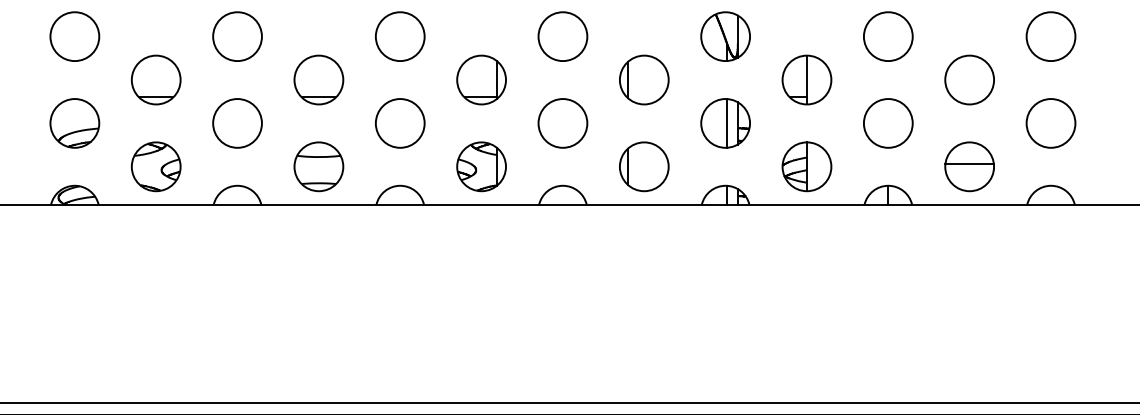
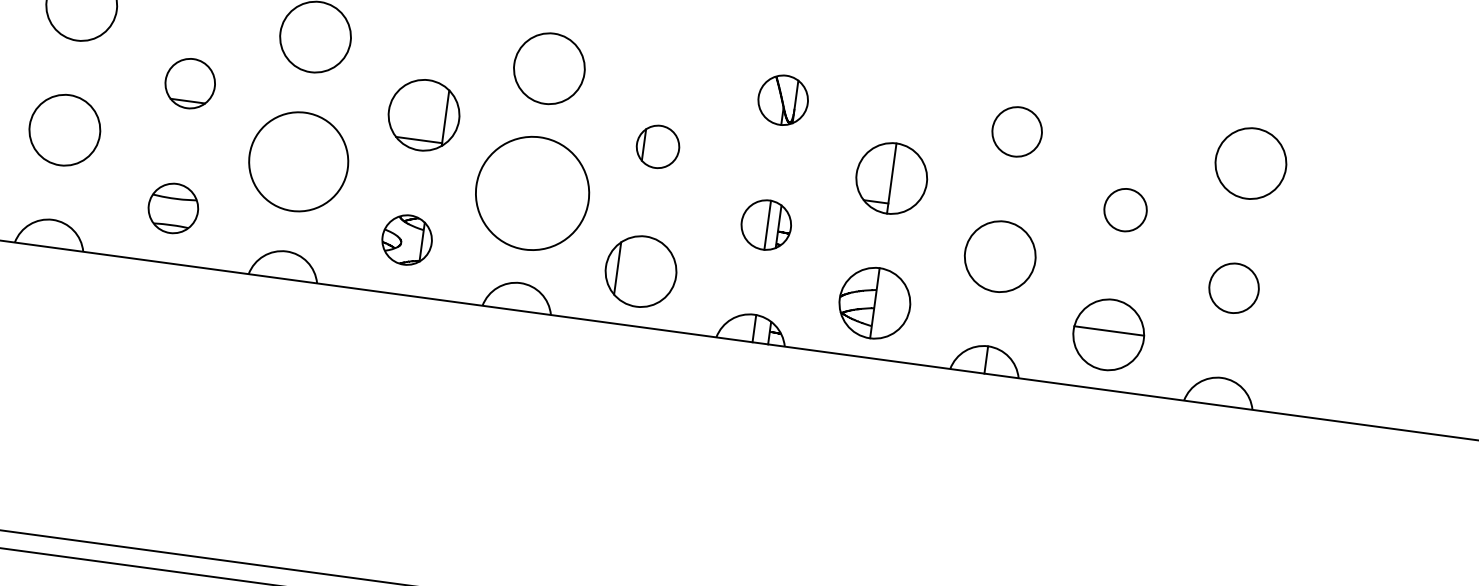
part: (725, 36) -> (783, 100), size x0.7
circle: (888, 36) -> (1017, 131), size x0.7
part: (318, 79) -> (189, 82), size x0.7
part: (644, 79) -> (658, 146), size x0.6
circle: (969, 79) -> (1125, 209), size x0.6
circle: (399, 123) -> (297, 161), size x1.4
circle: (562, 123) -> (531, 193), size x1.6
part: (725, 123) -> (766, 225), size x0.7
circle: (1050, 123) -> (1233, 288), size x0.7
part: (318, 166) -> (172, 207), size x0.7
part: (481, 166) -> (407, 239), size x0.7

